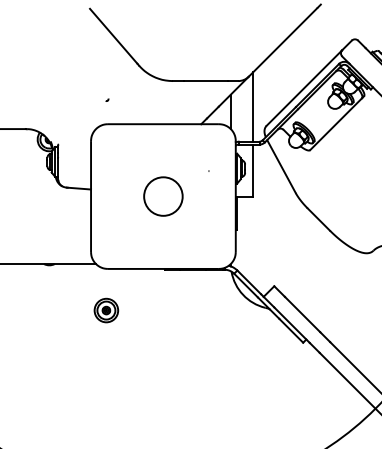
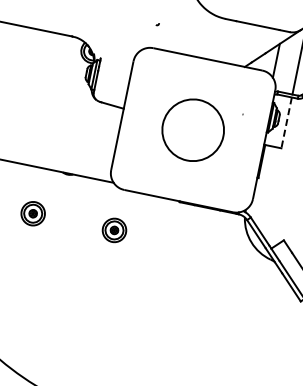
line: (253, 170) -> (286, 122), solid -> dashed
circle: (163, 196) -> (193, 130), size x1.6
part: (23, 310) -> (33, 213), added

